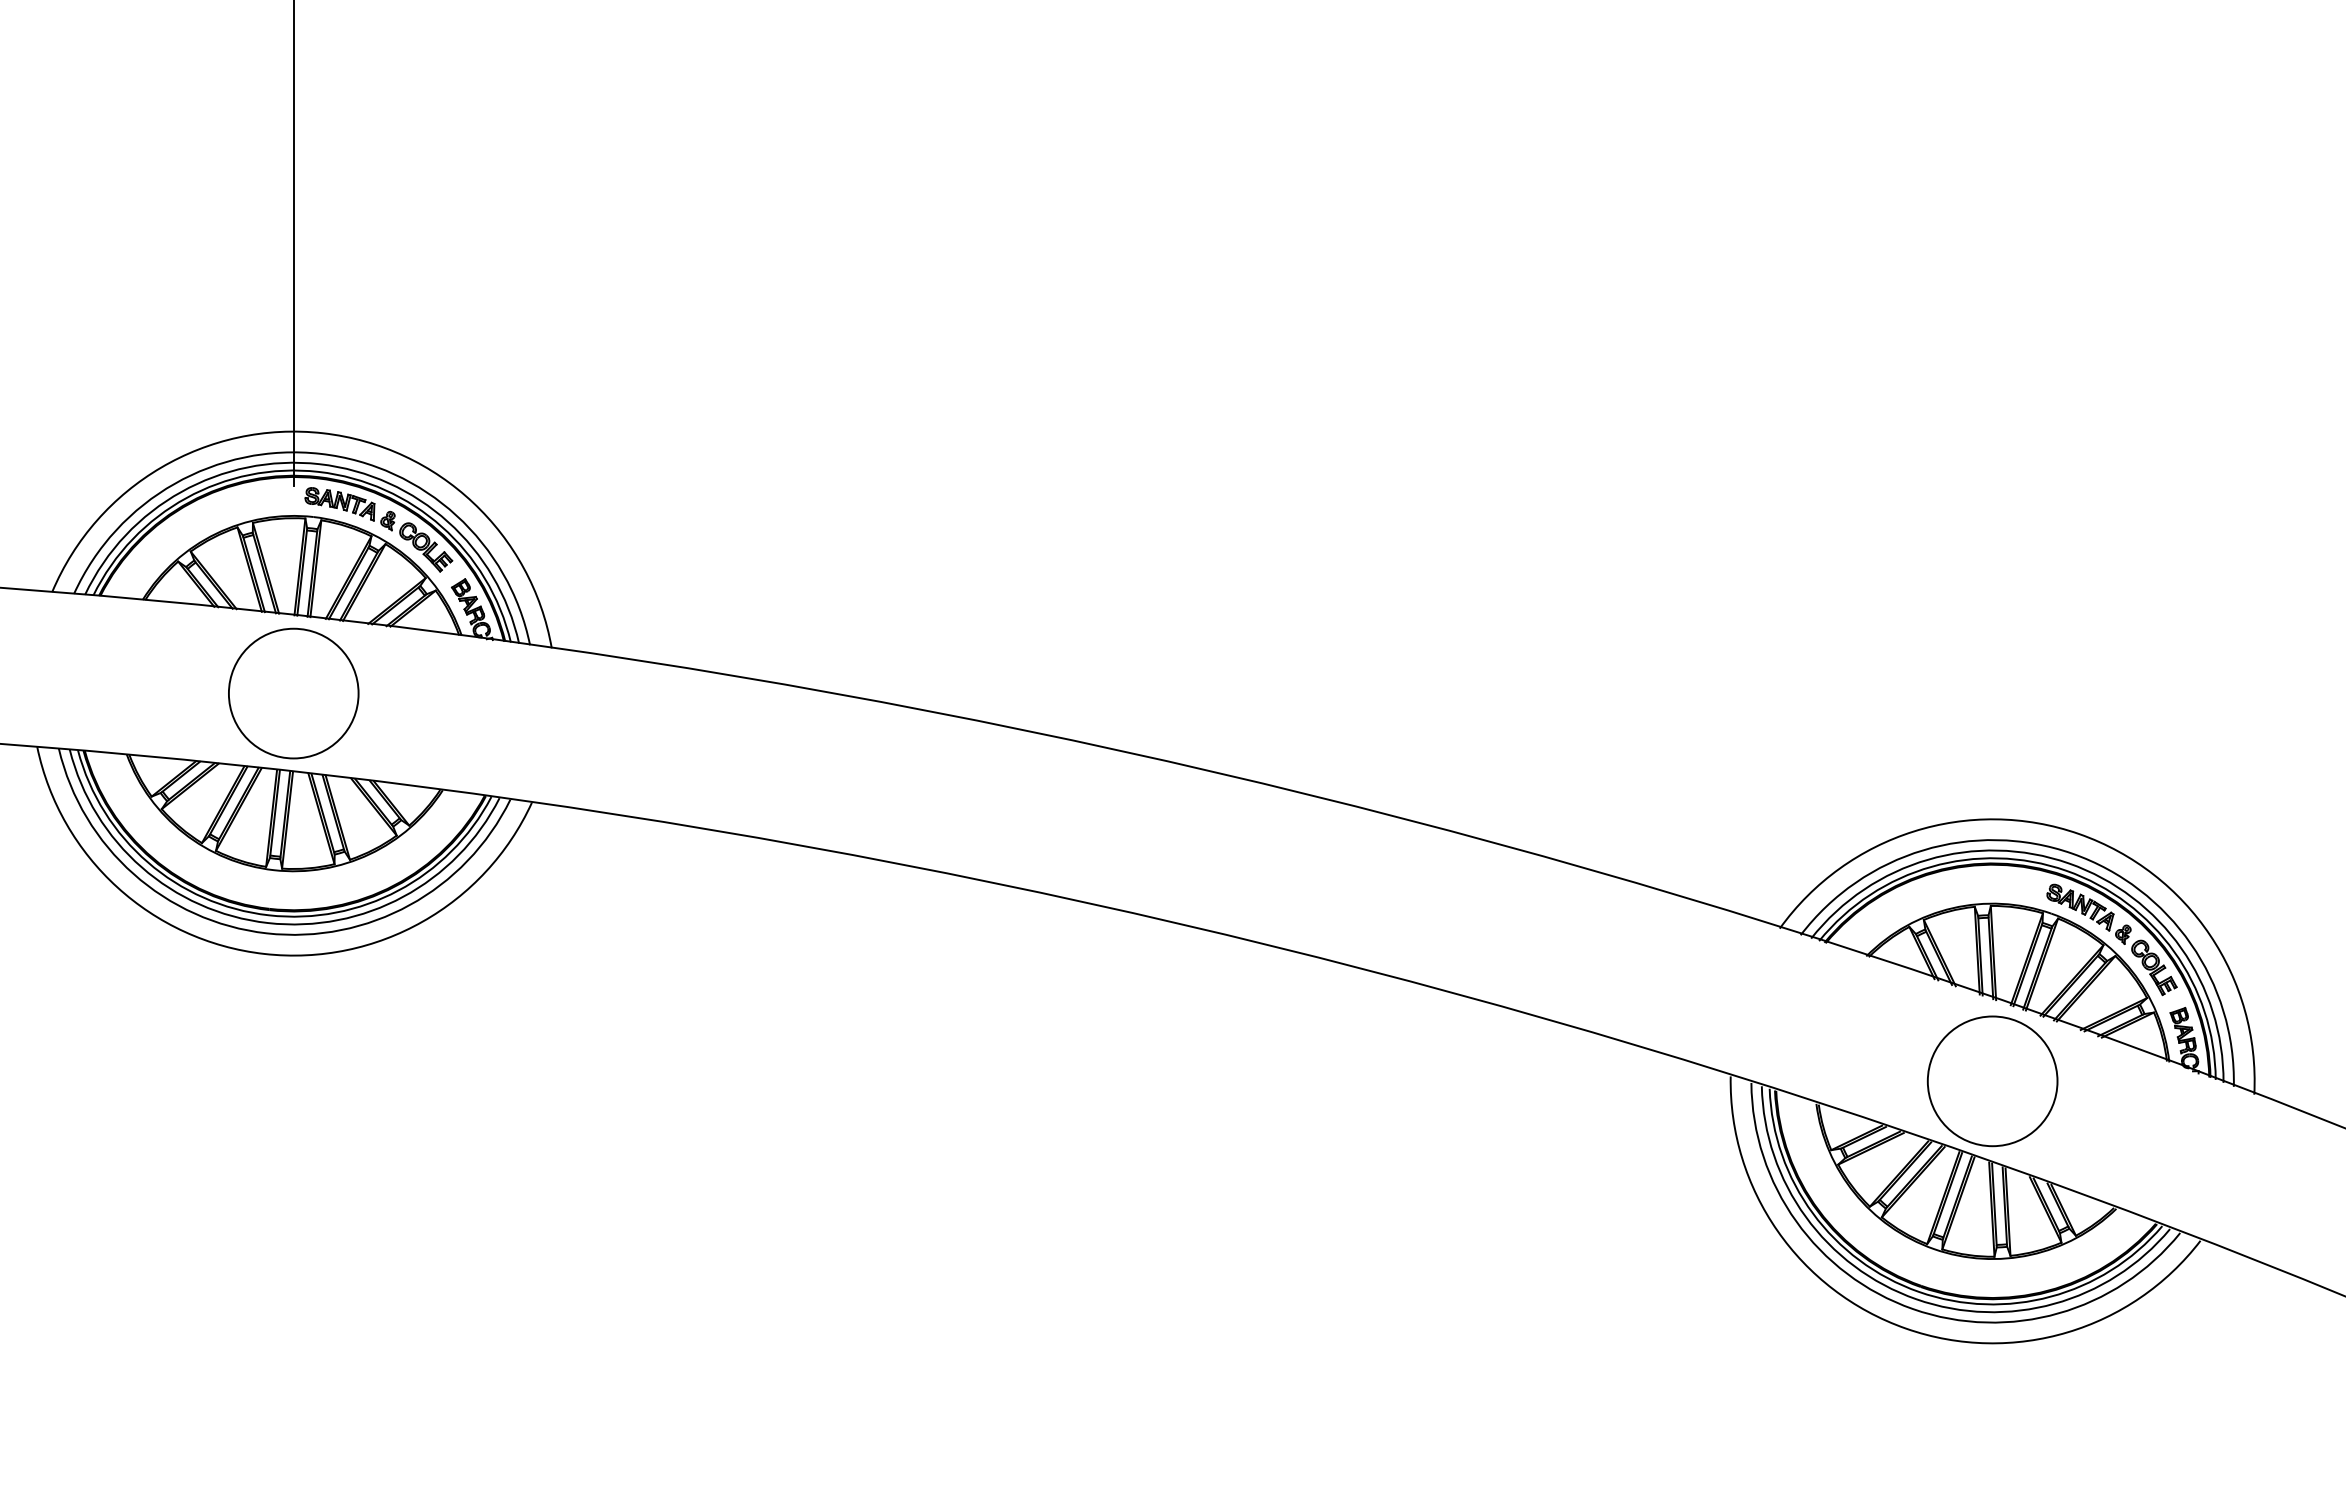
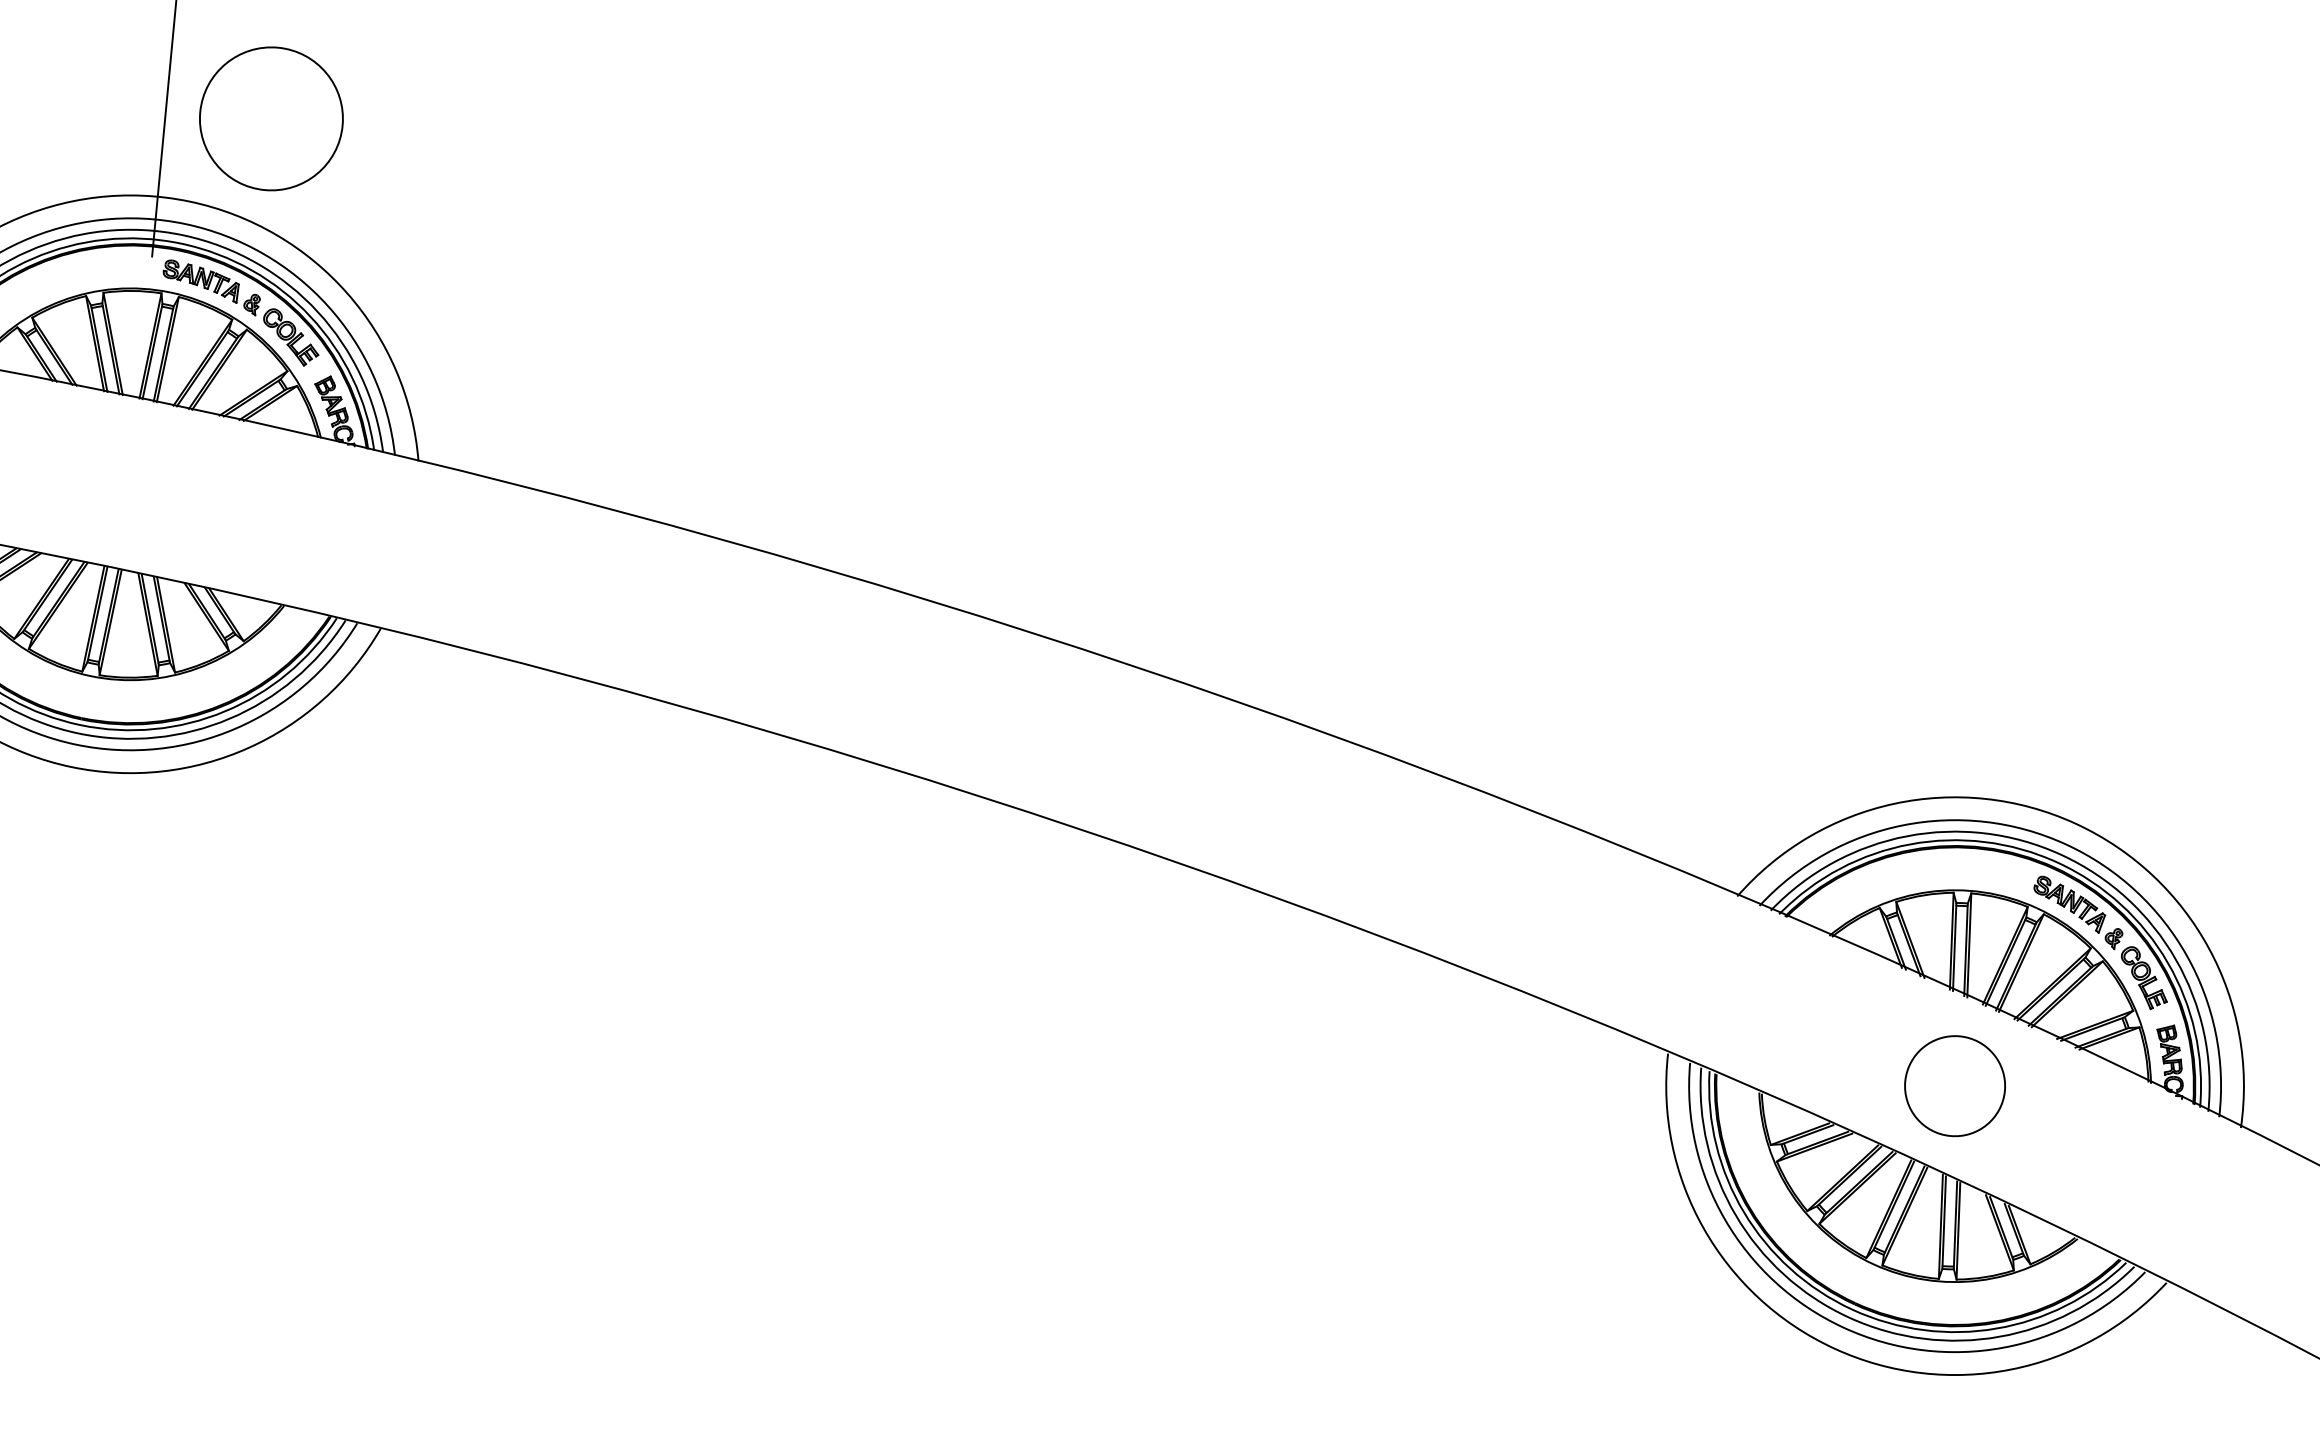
circle: (293, 693) -> (271, 118), moved
circle: (1992, 1081) -> (1954, 1086), size x0.7

